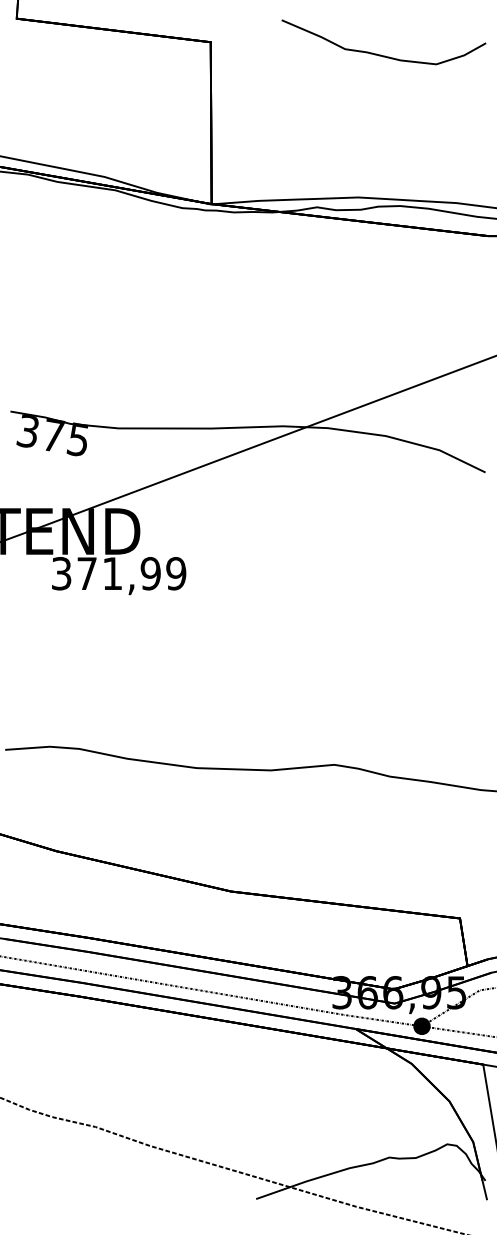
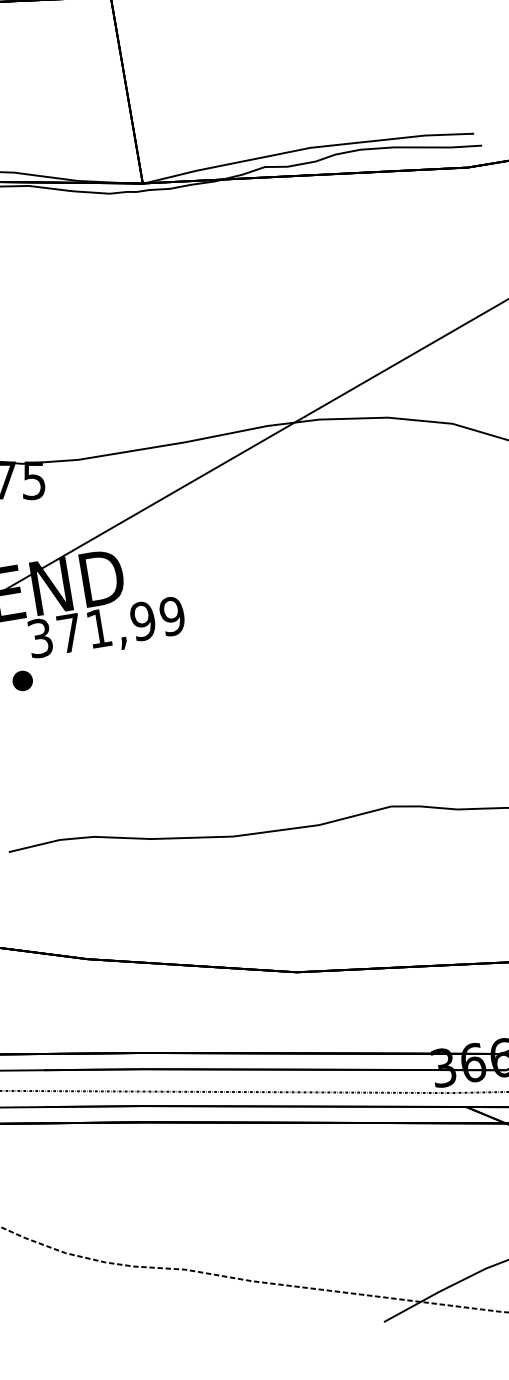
part: (40, 606) -> (22, 680), added

